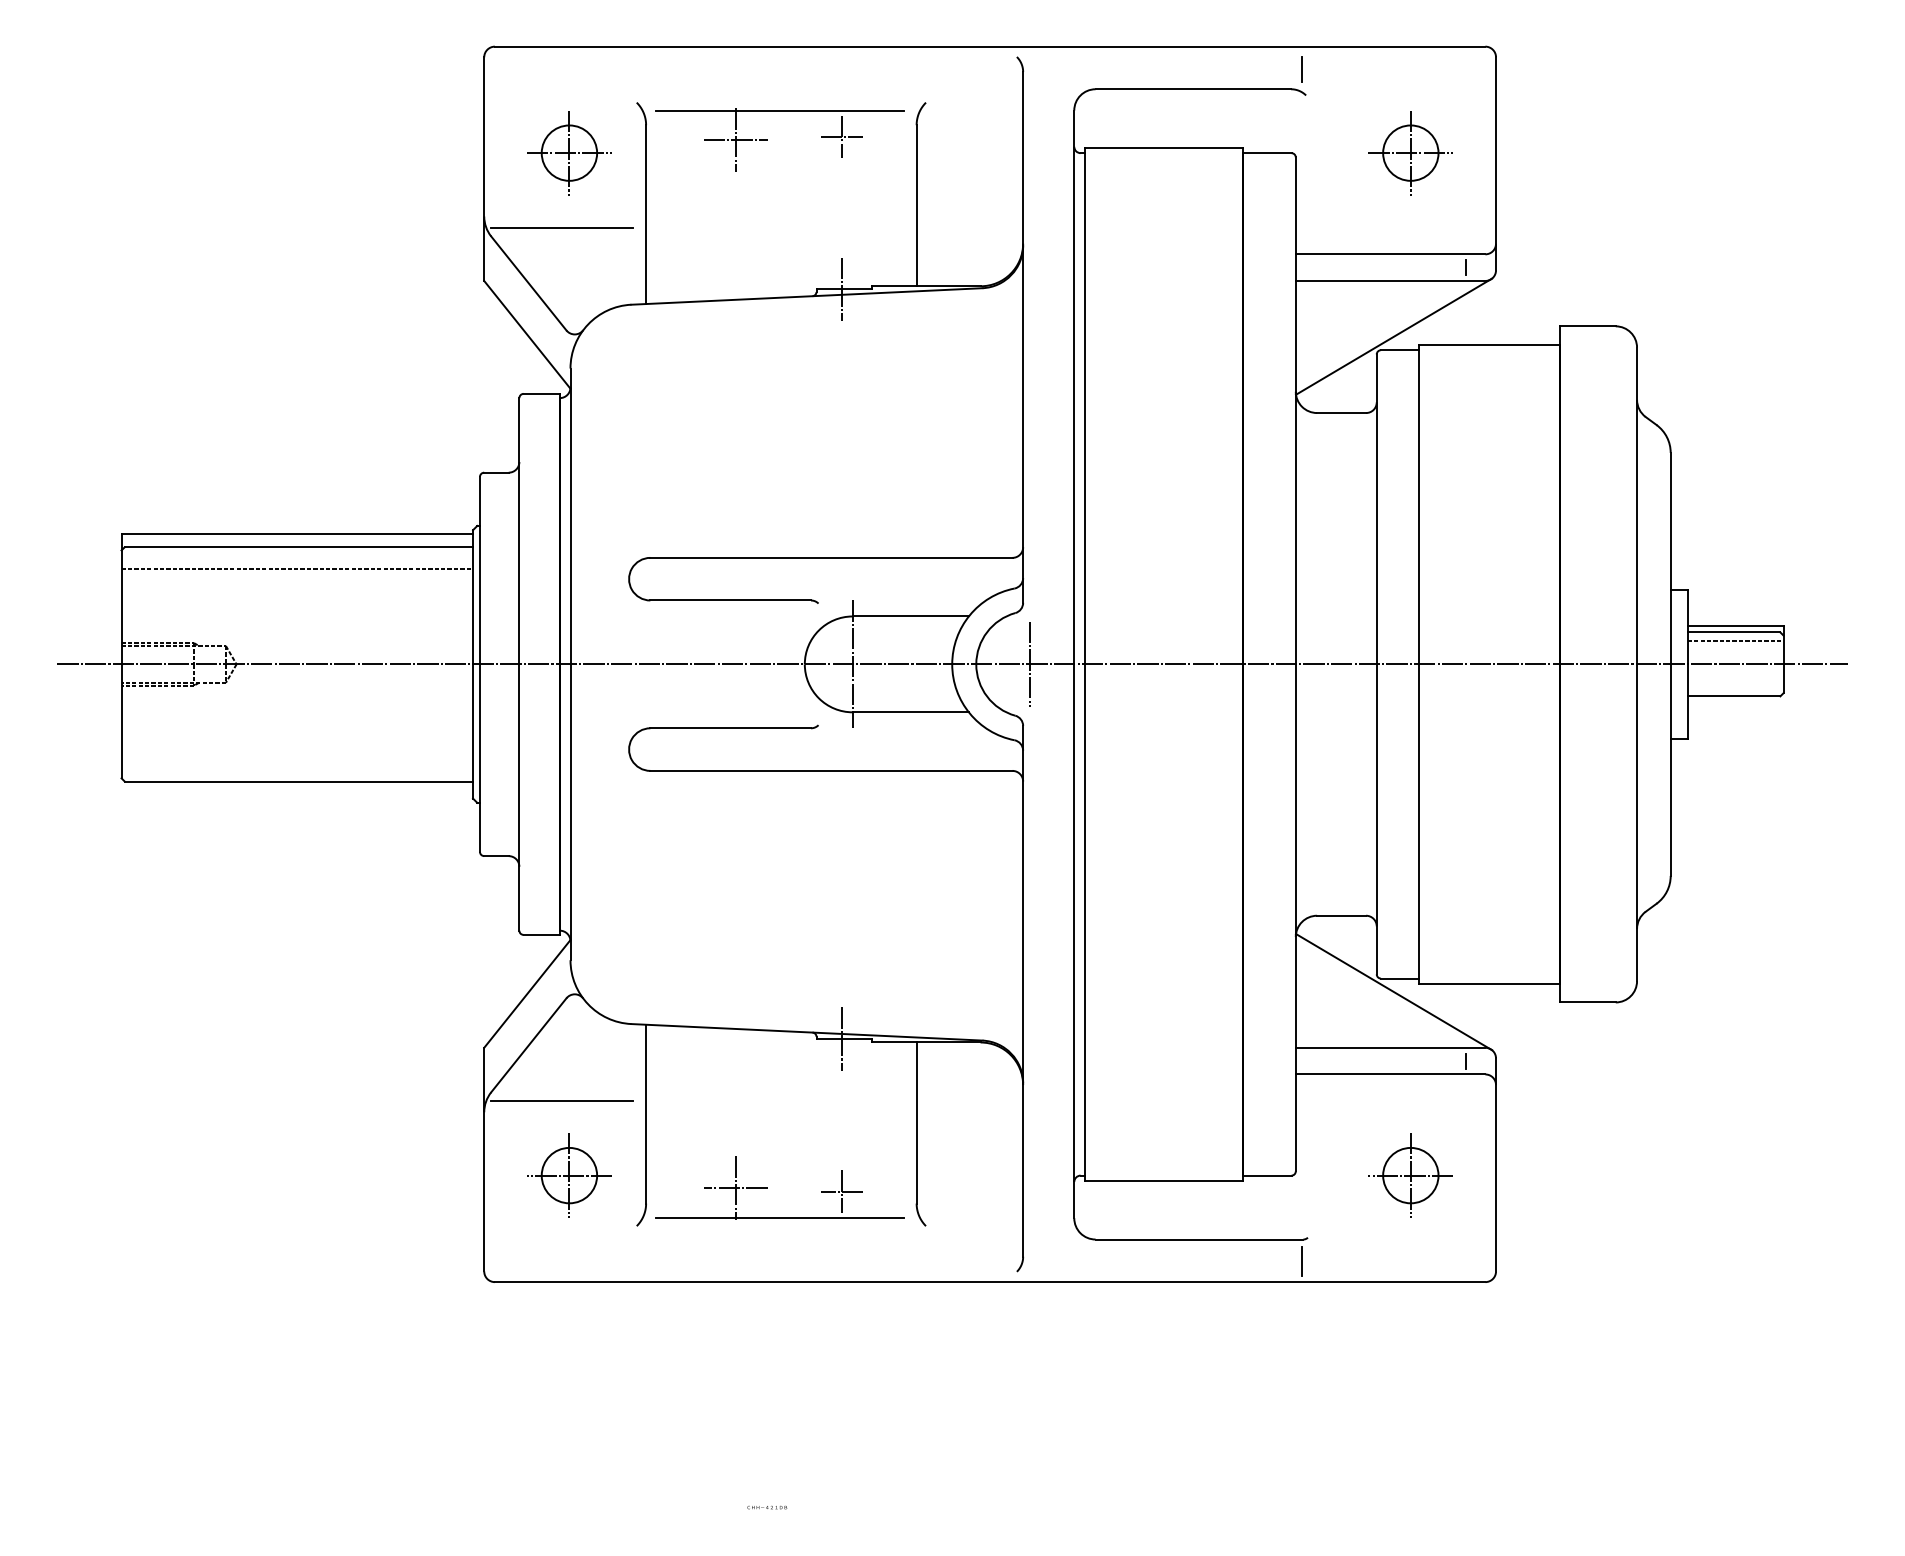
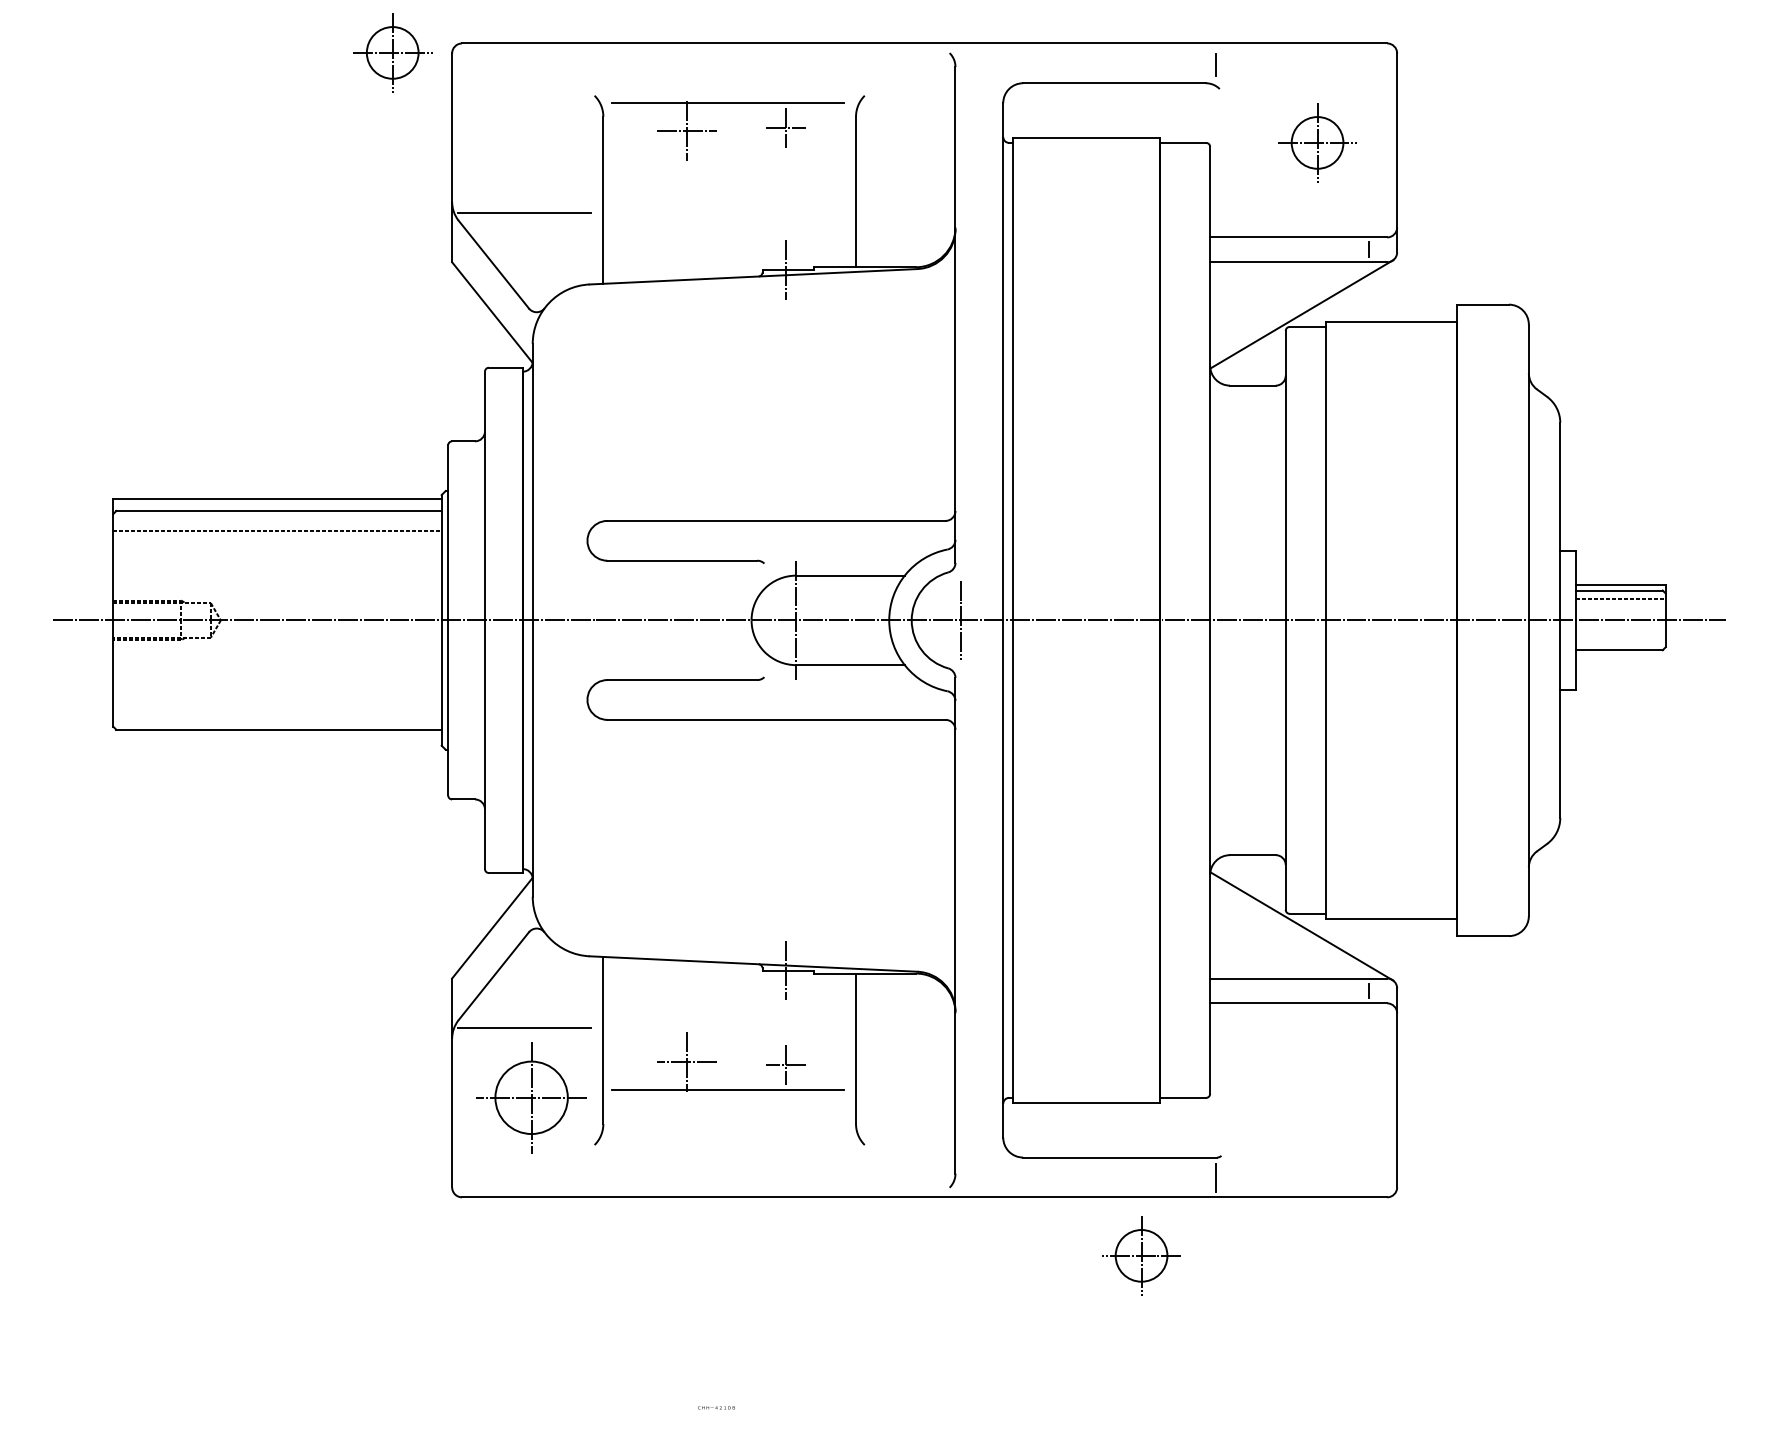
part: (569, 152) -> (392, 52), moved
part: (569, 1175) -> (531, 1097), size x1.4
part: (1410, 1175) -> (1141, 1255), moved
part: (767, 1188) -> (716, 1061), moved

